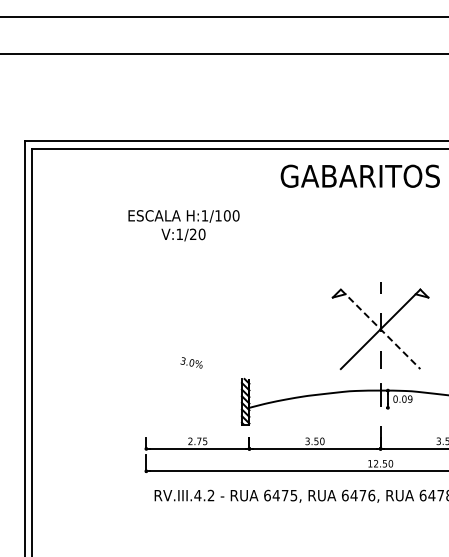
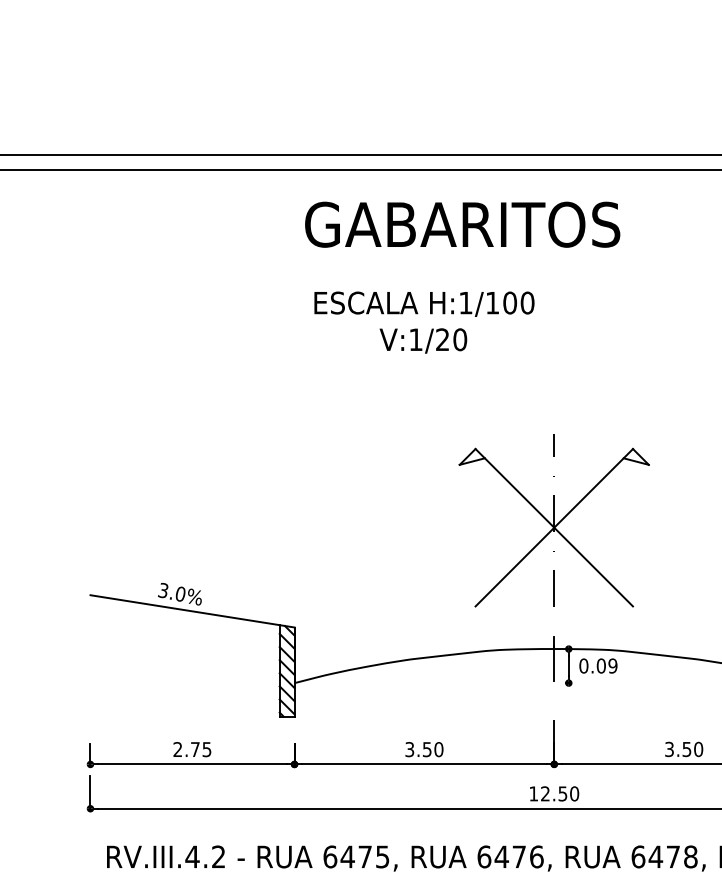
text: (359, 175) -> (461, 223), moved
text: (183, 225) -> (423, 322), moved
line: (380, 329) -> (554, 528), dashed -> solid
line: (197, 371) -> (191, 611), added

